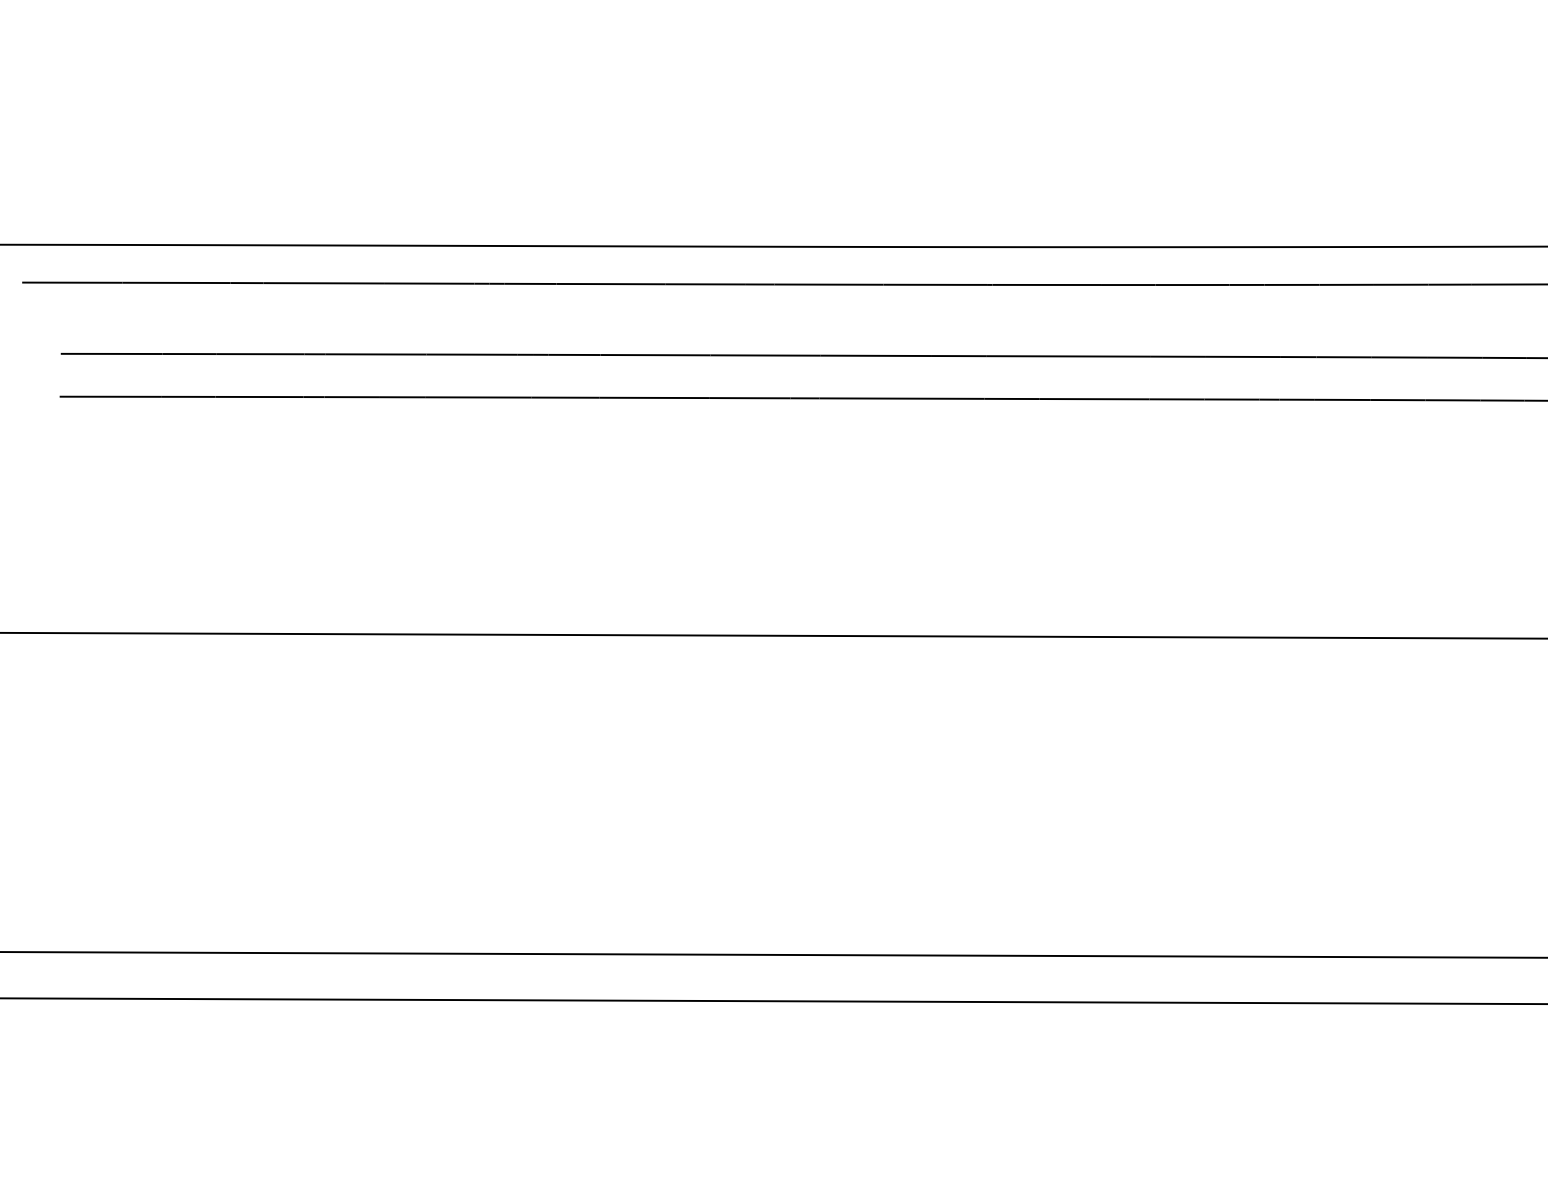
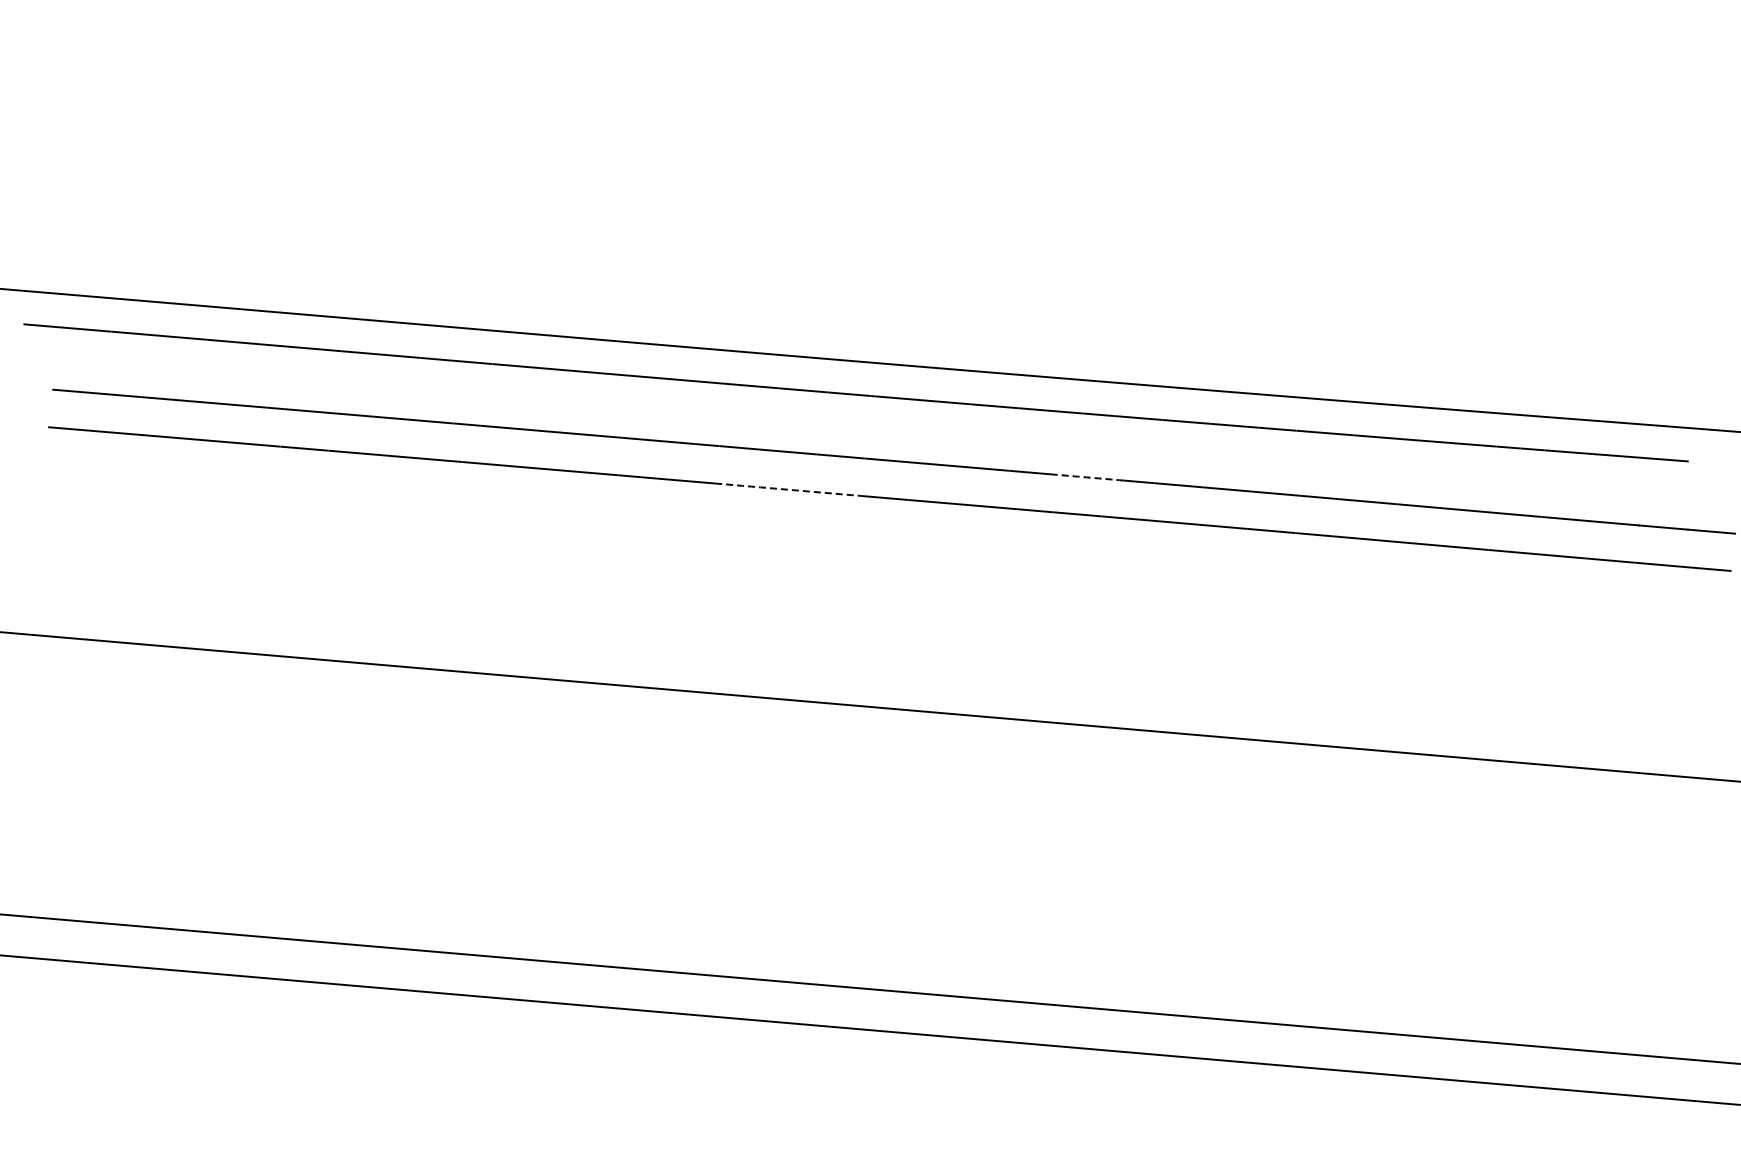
arc: (1243, 356) -> (1090, 477), solid -> dashed
arc: (901, 398) -> (787, 489), solid -> dashed

